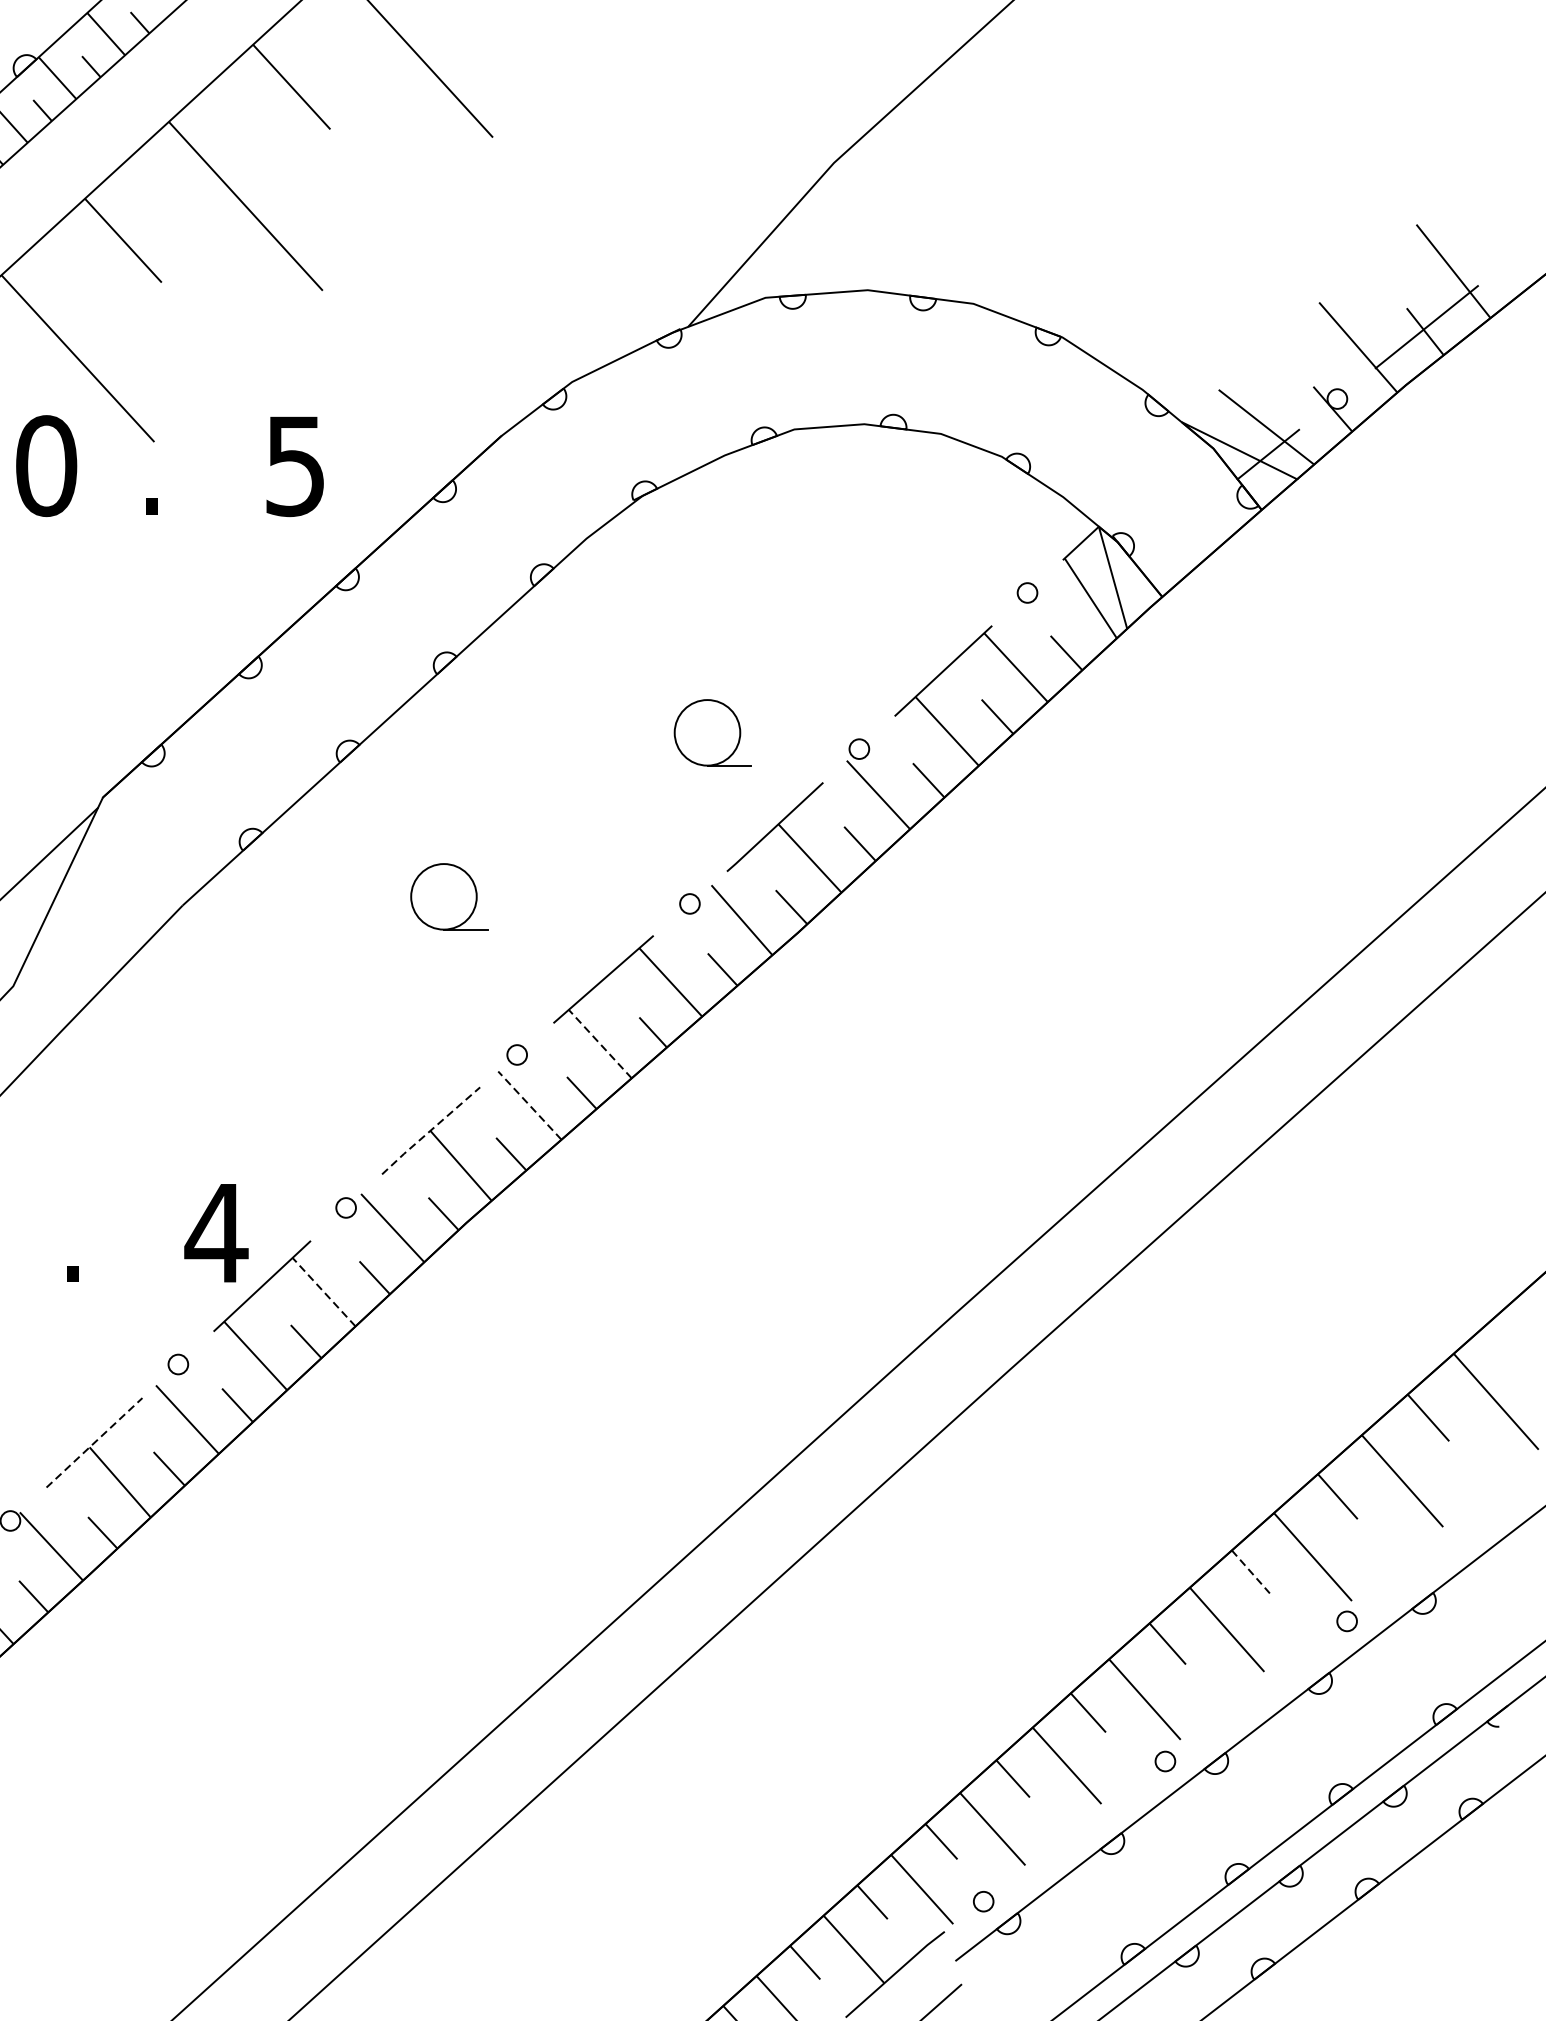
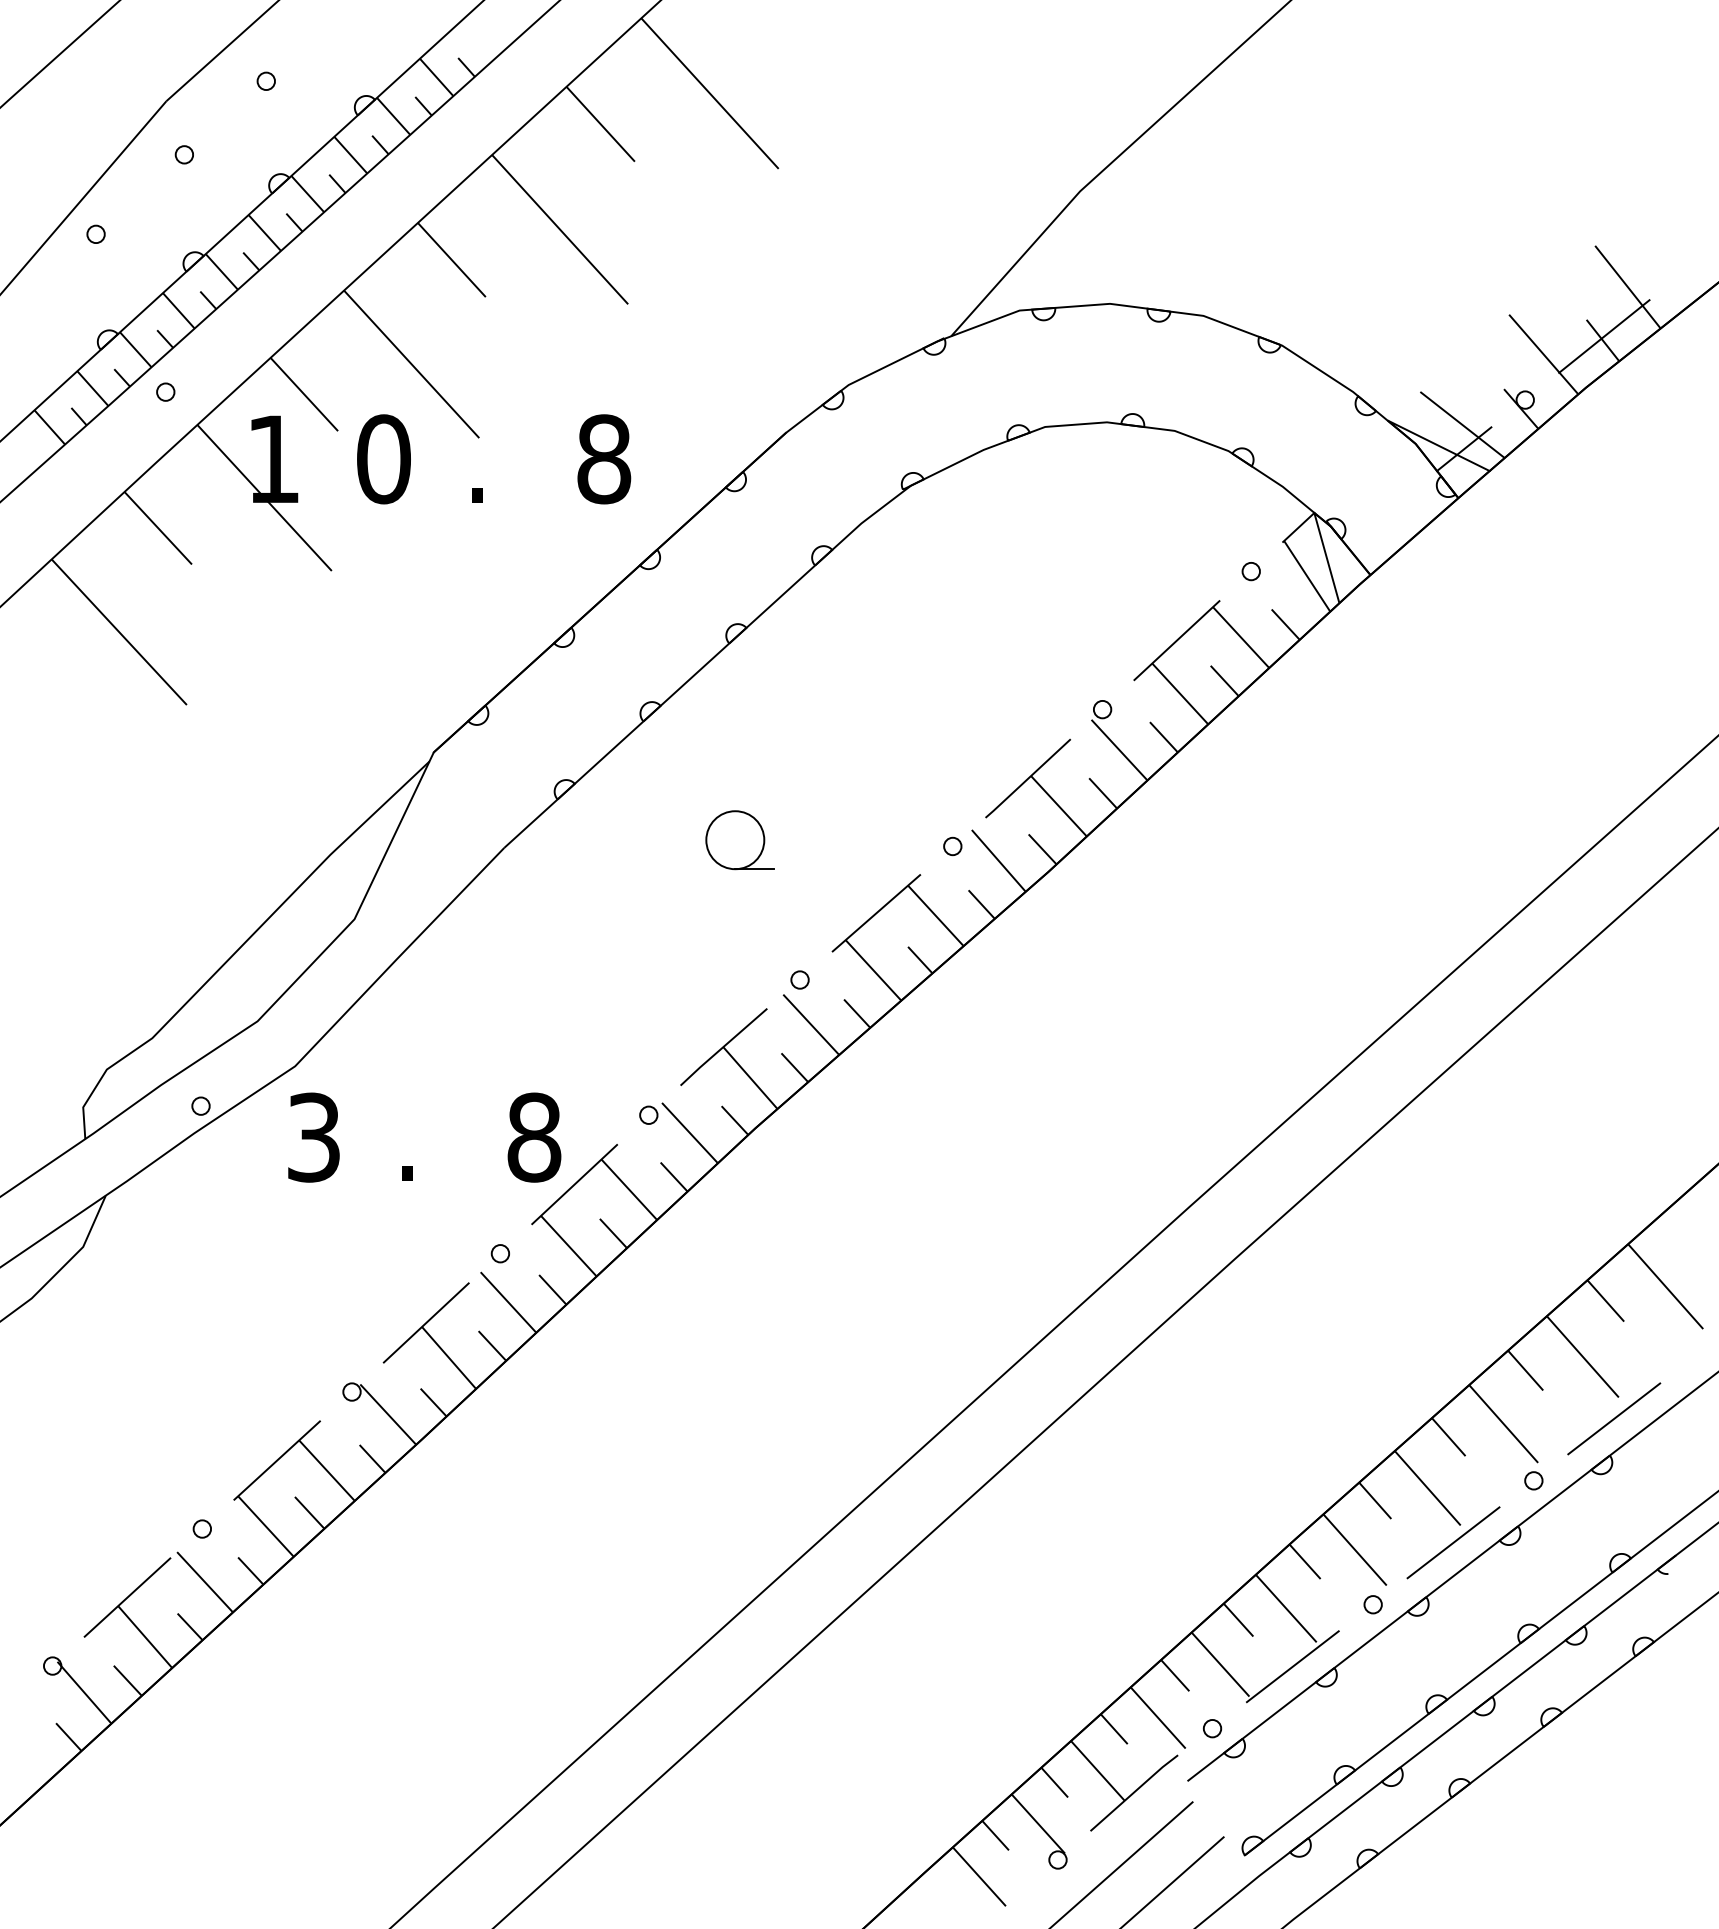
text: (296, 466) -> (604, 459), 5 -> 8
part: (712, 733) -> (972, 695), removed
line: (600, 1044) -> (873, 970), dashed -> solid
line: (529, 1105) -> (810, 1024), dashed -> solid
line: (430, 1131) -> (723, 1047), dashed -> solid
text: (215, 1233) -> (533, 1137), 4 -> 8
line: (324, 1291) -> (629, 1189), dashed -> solid
line: (94, 1442) -> (426, 1322), dashed -> solid
line: (1438, 1550) -> (1614, 1418), added
line: (1251, 1572) -> (1449, 1437), dashed -> solid
line: (1256, 1691) -> (1453, 1542), added
line: (1074, 1831) -> (1292, 1666), added

